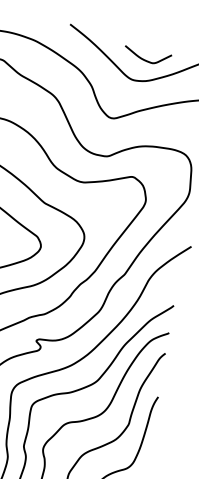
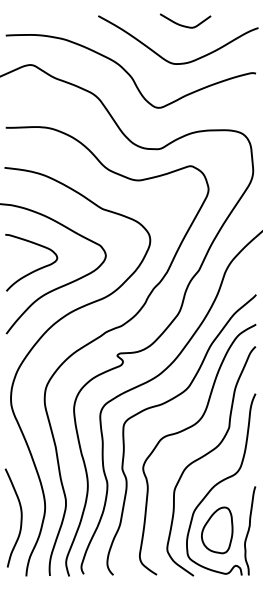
curve: (147, 60) -> (185, 25), moved

